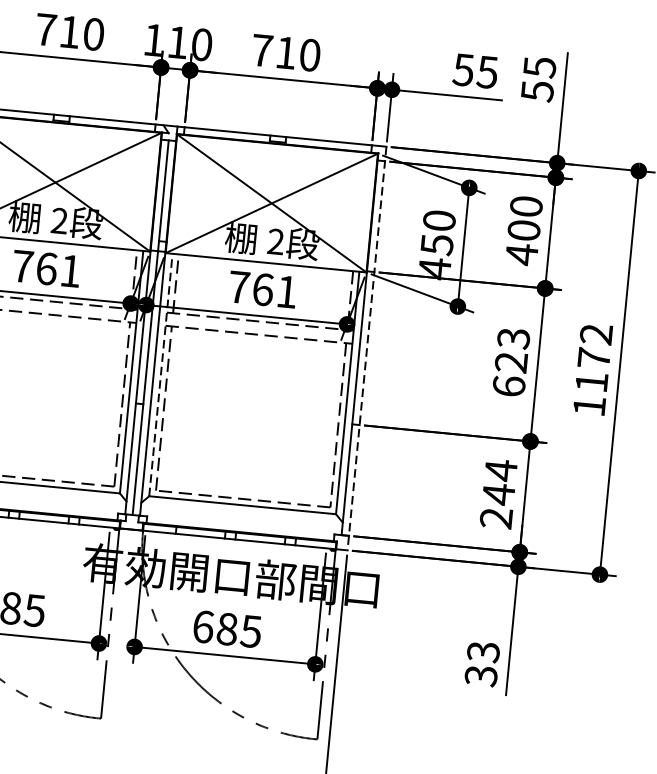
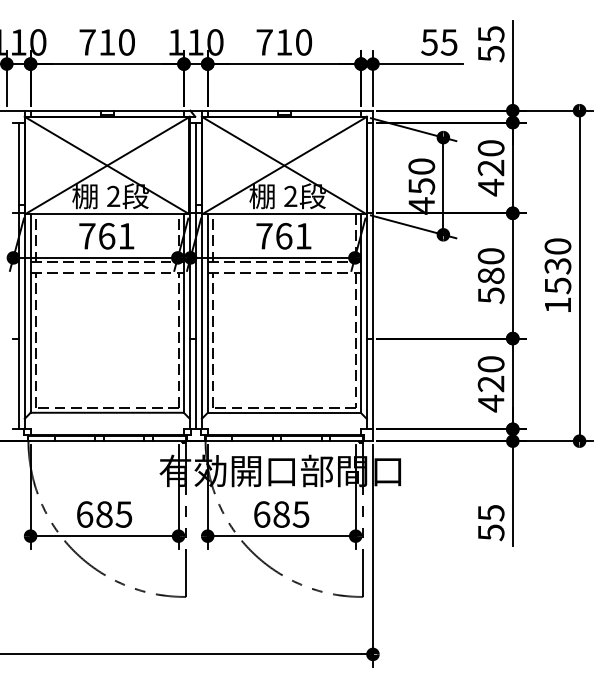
text: (523, 229) -> (490, 167), 400 -> 420
line: (366, 349) -> (372, 276), dashed -> solid
text: (593, 358) -> (557, 266), 1172 -> 1530
text: (510, 363) -> (490, 276), 623 -> 580
line: (160, 374) -> (207, 313), dashed -> solid
text: (497, 493) -> (490, 383), 244 -> 420
text: (481, 663) -> (490, 522), 33 -> 55

